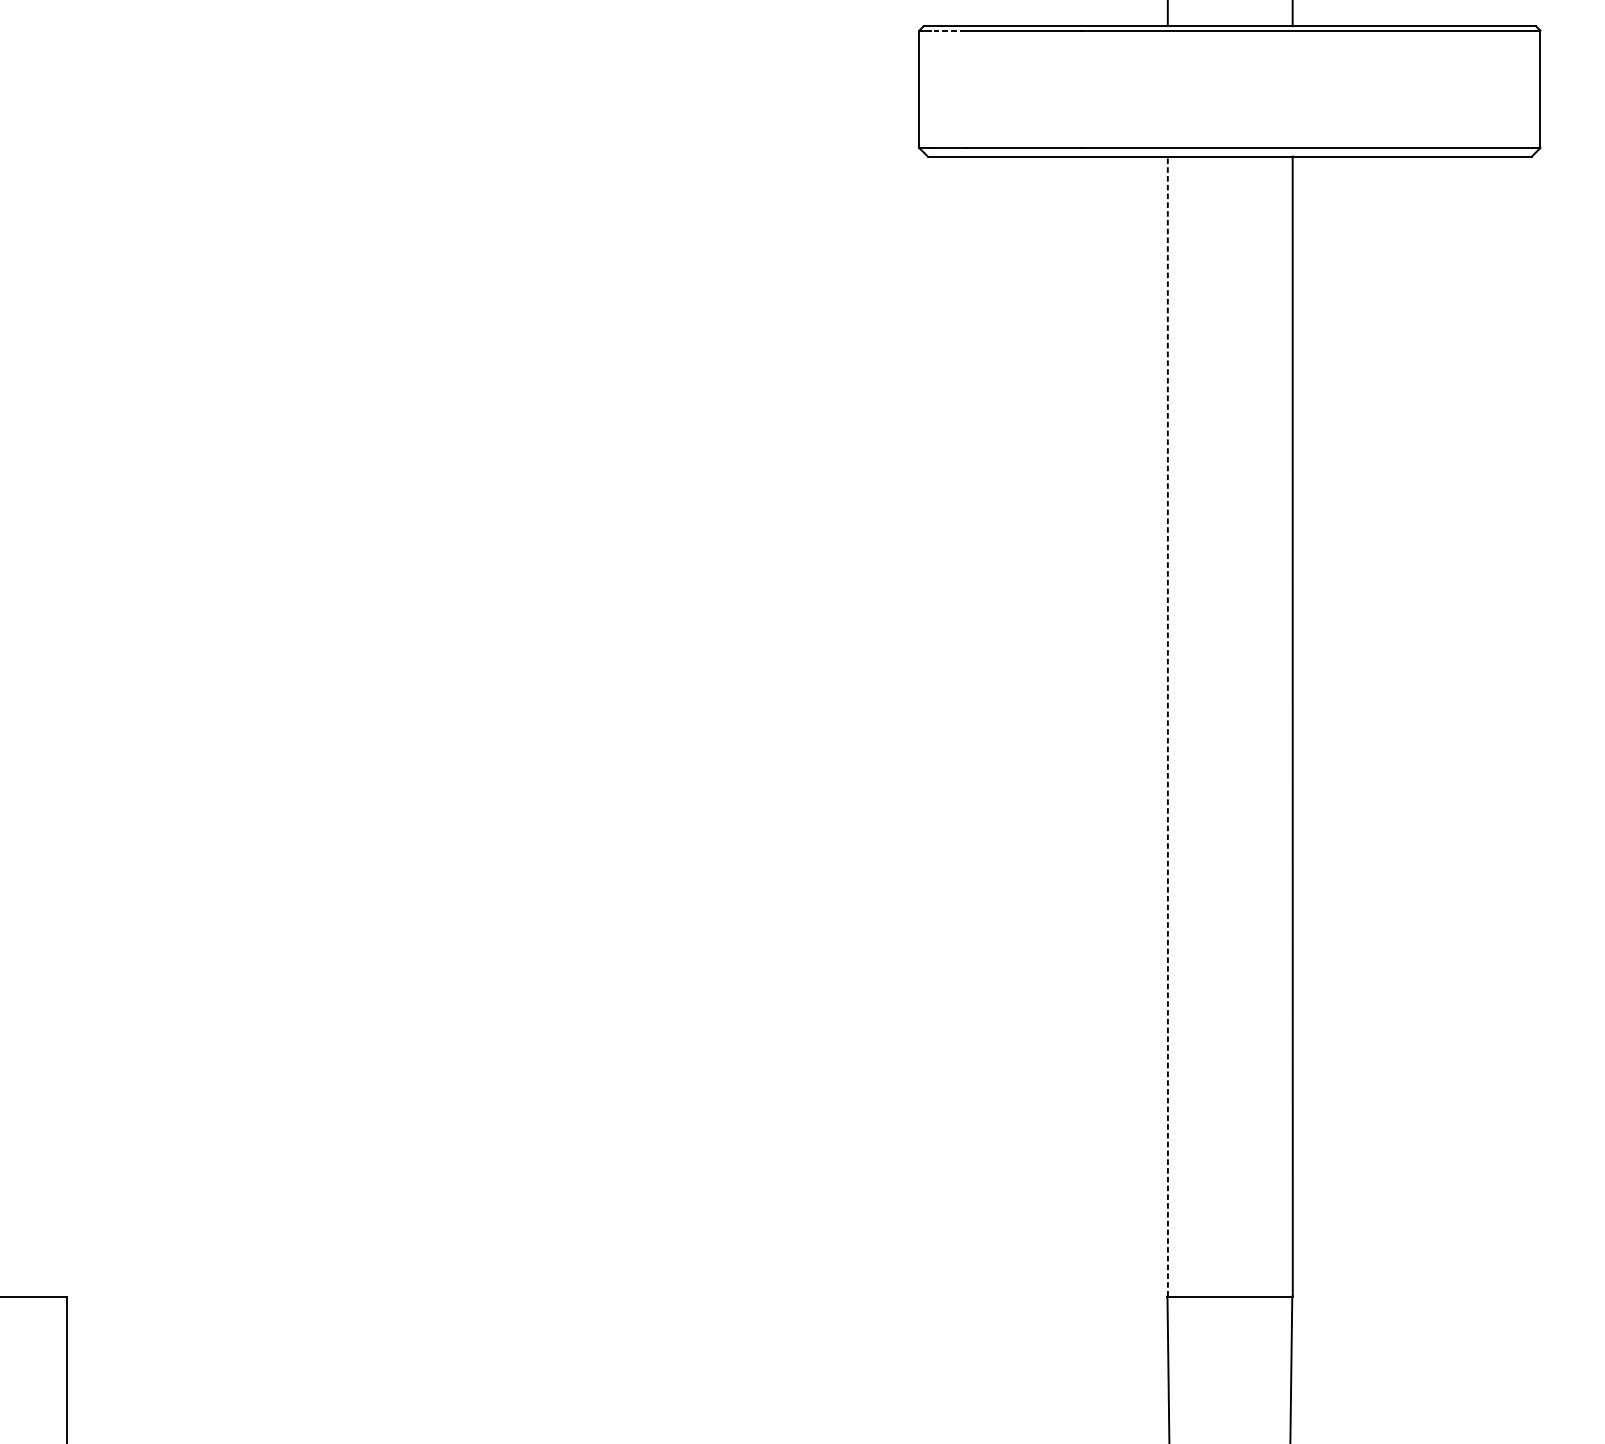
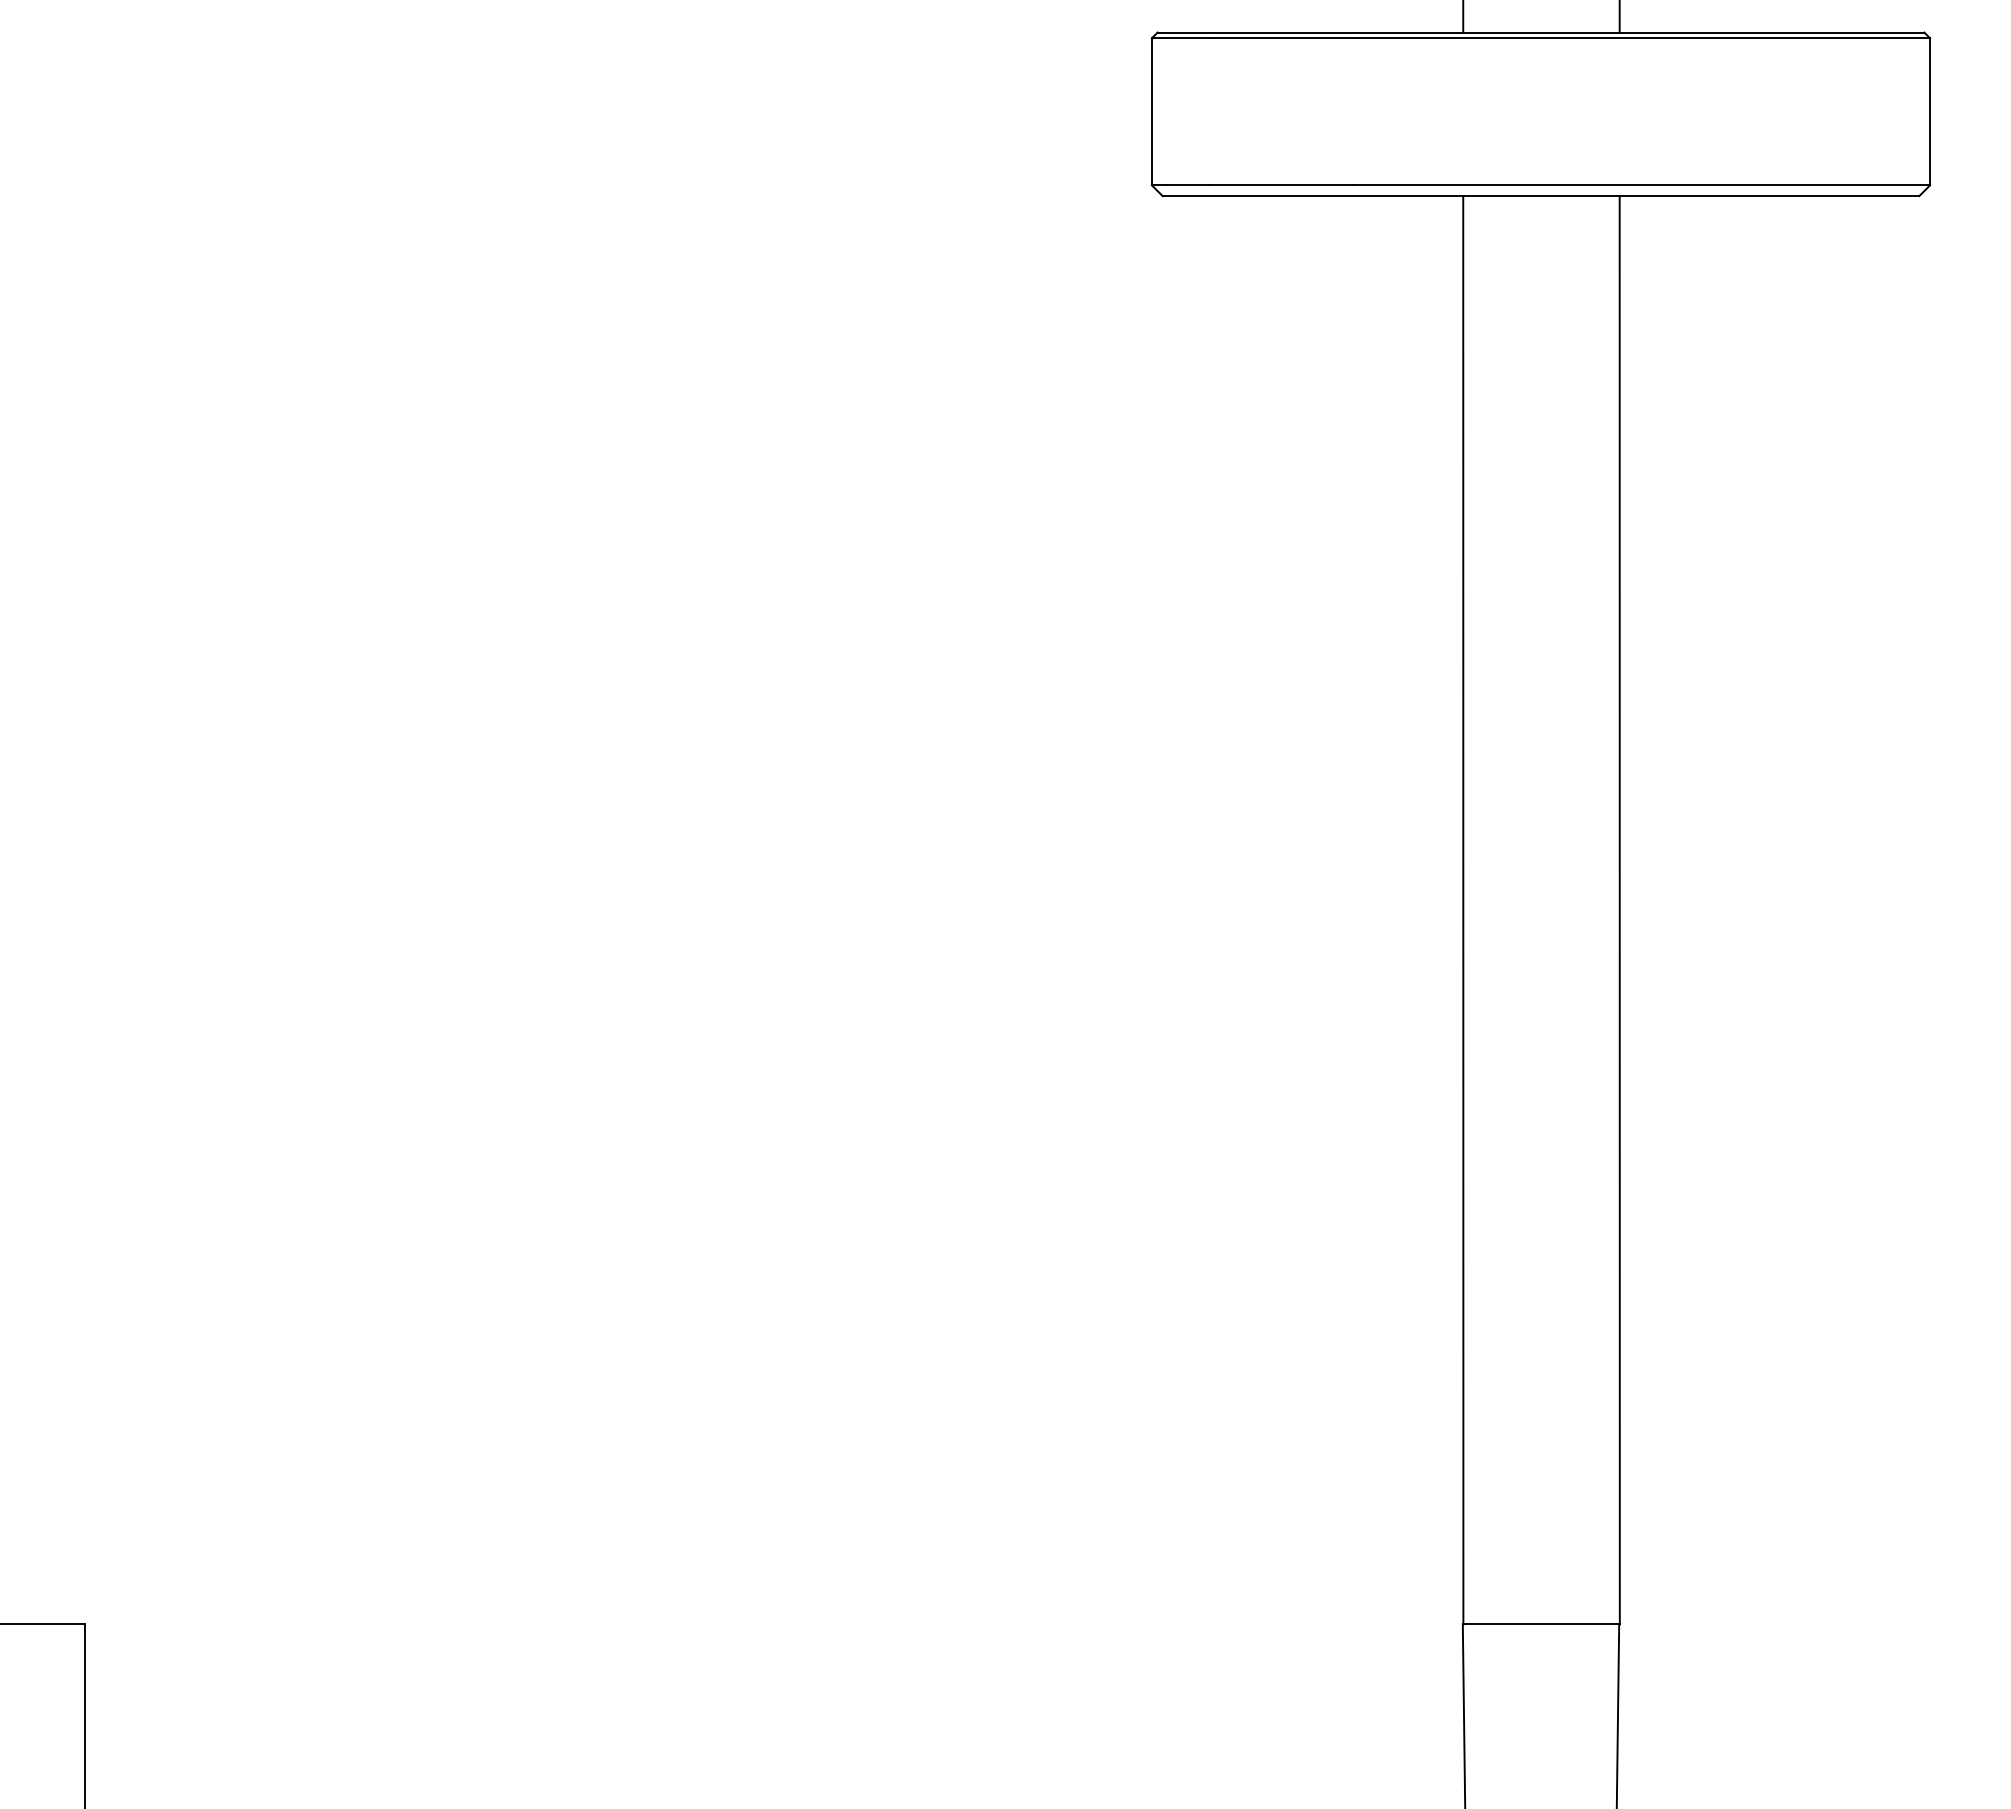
line: (948, 30) -> (1188, 38), dashed -> solid
line: (1168, 725) -> (1463, 909), dashed -> solid

